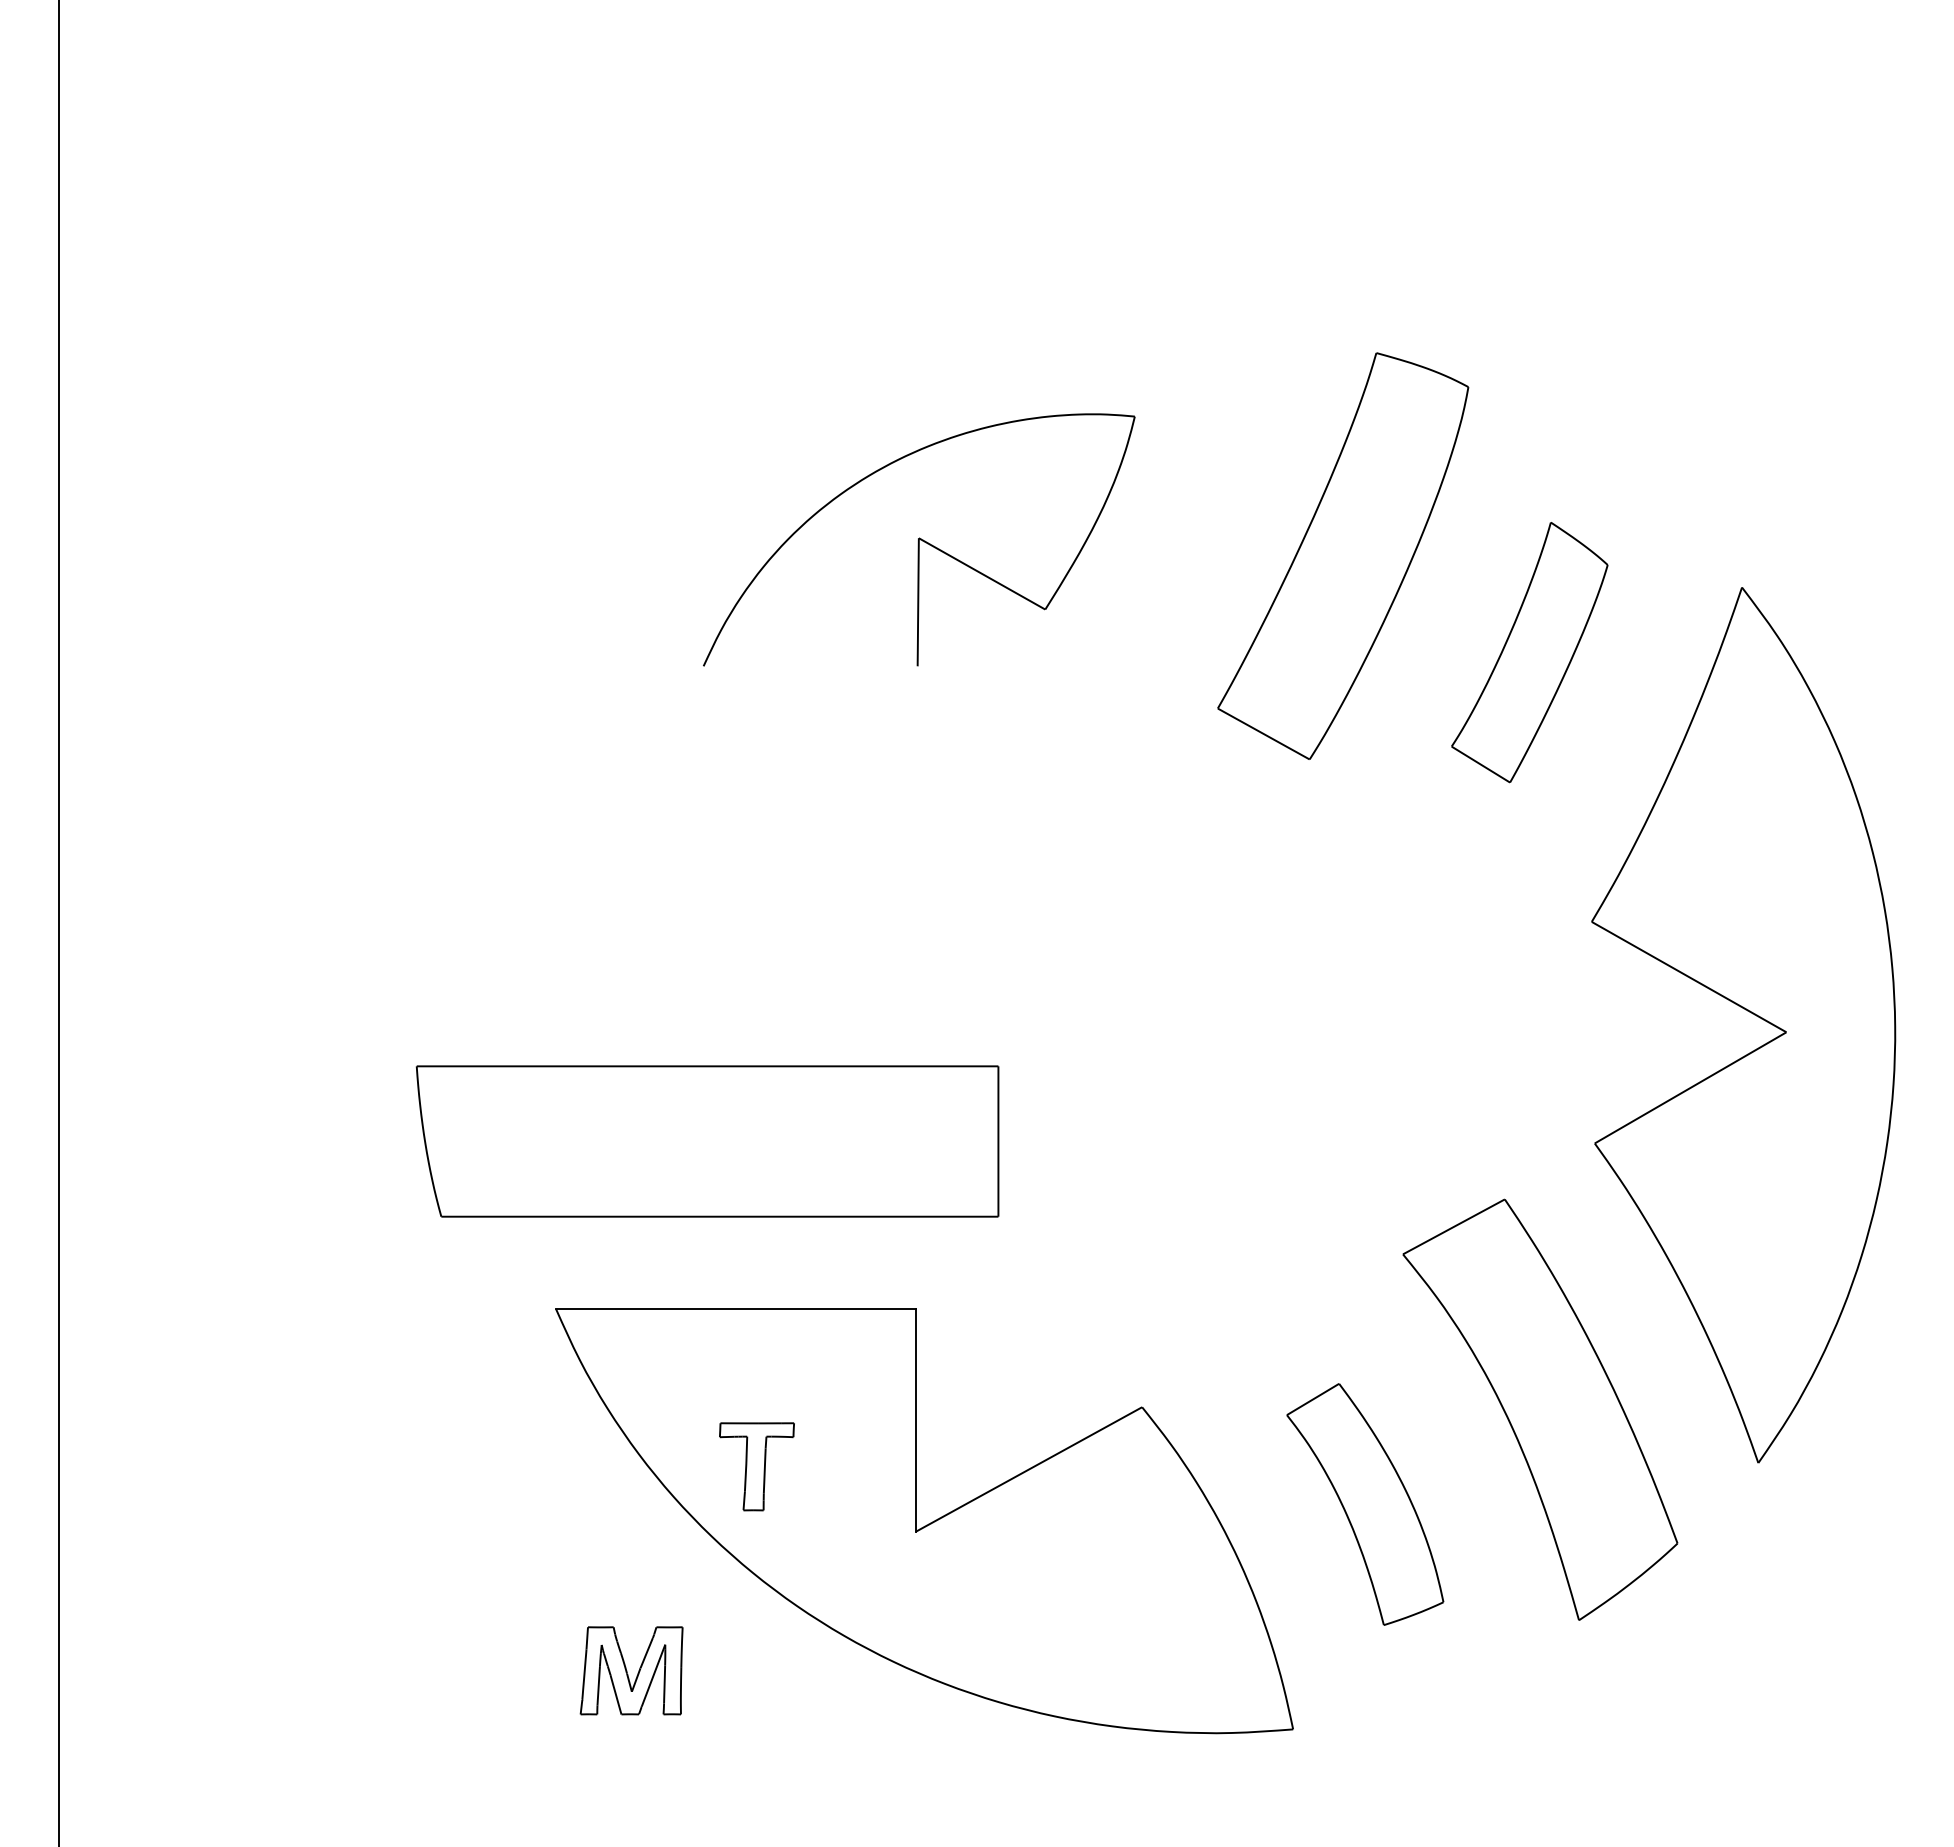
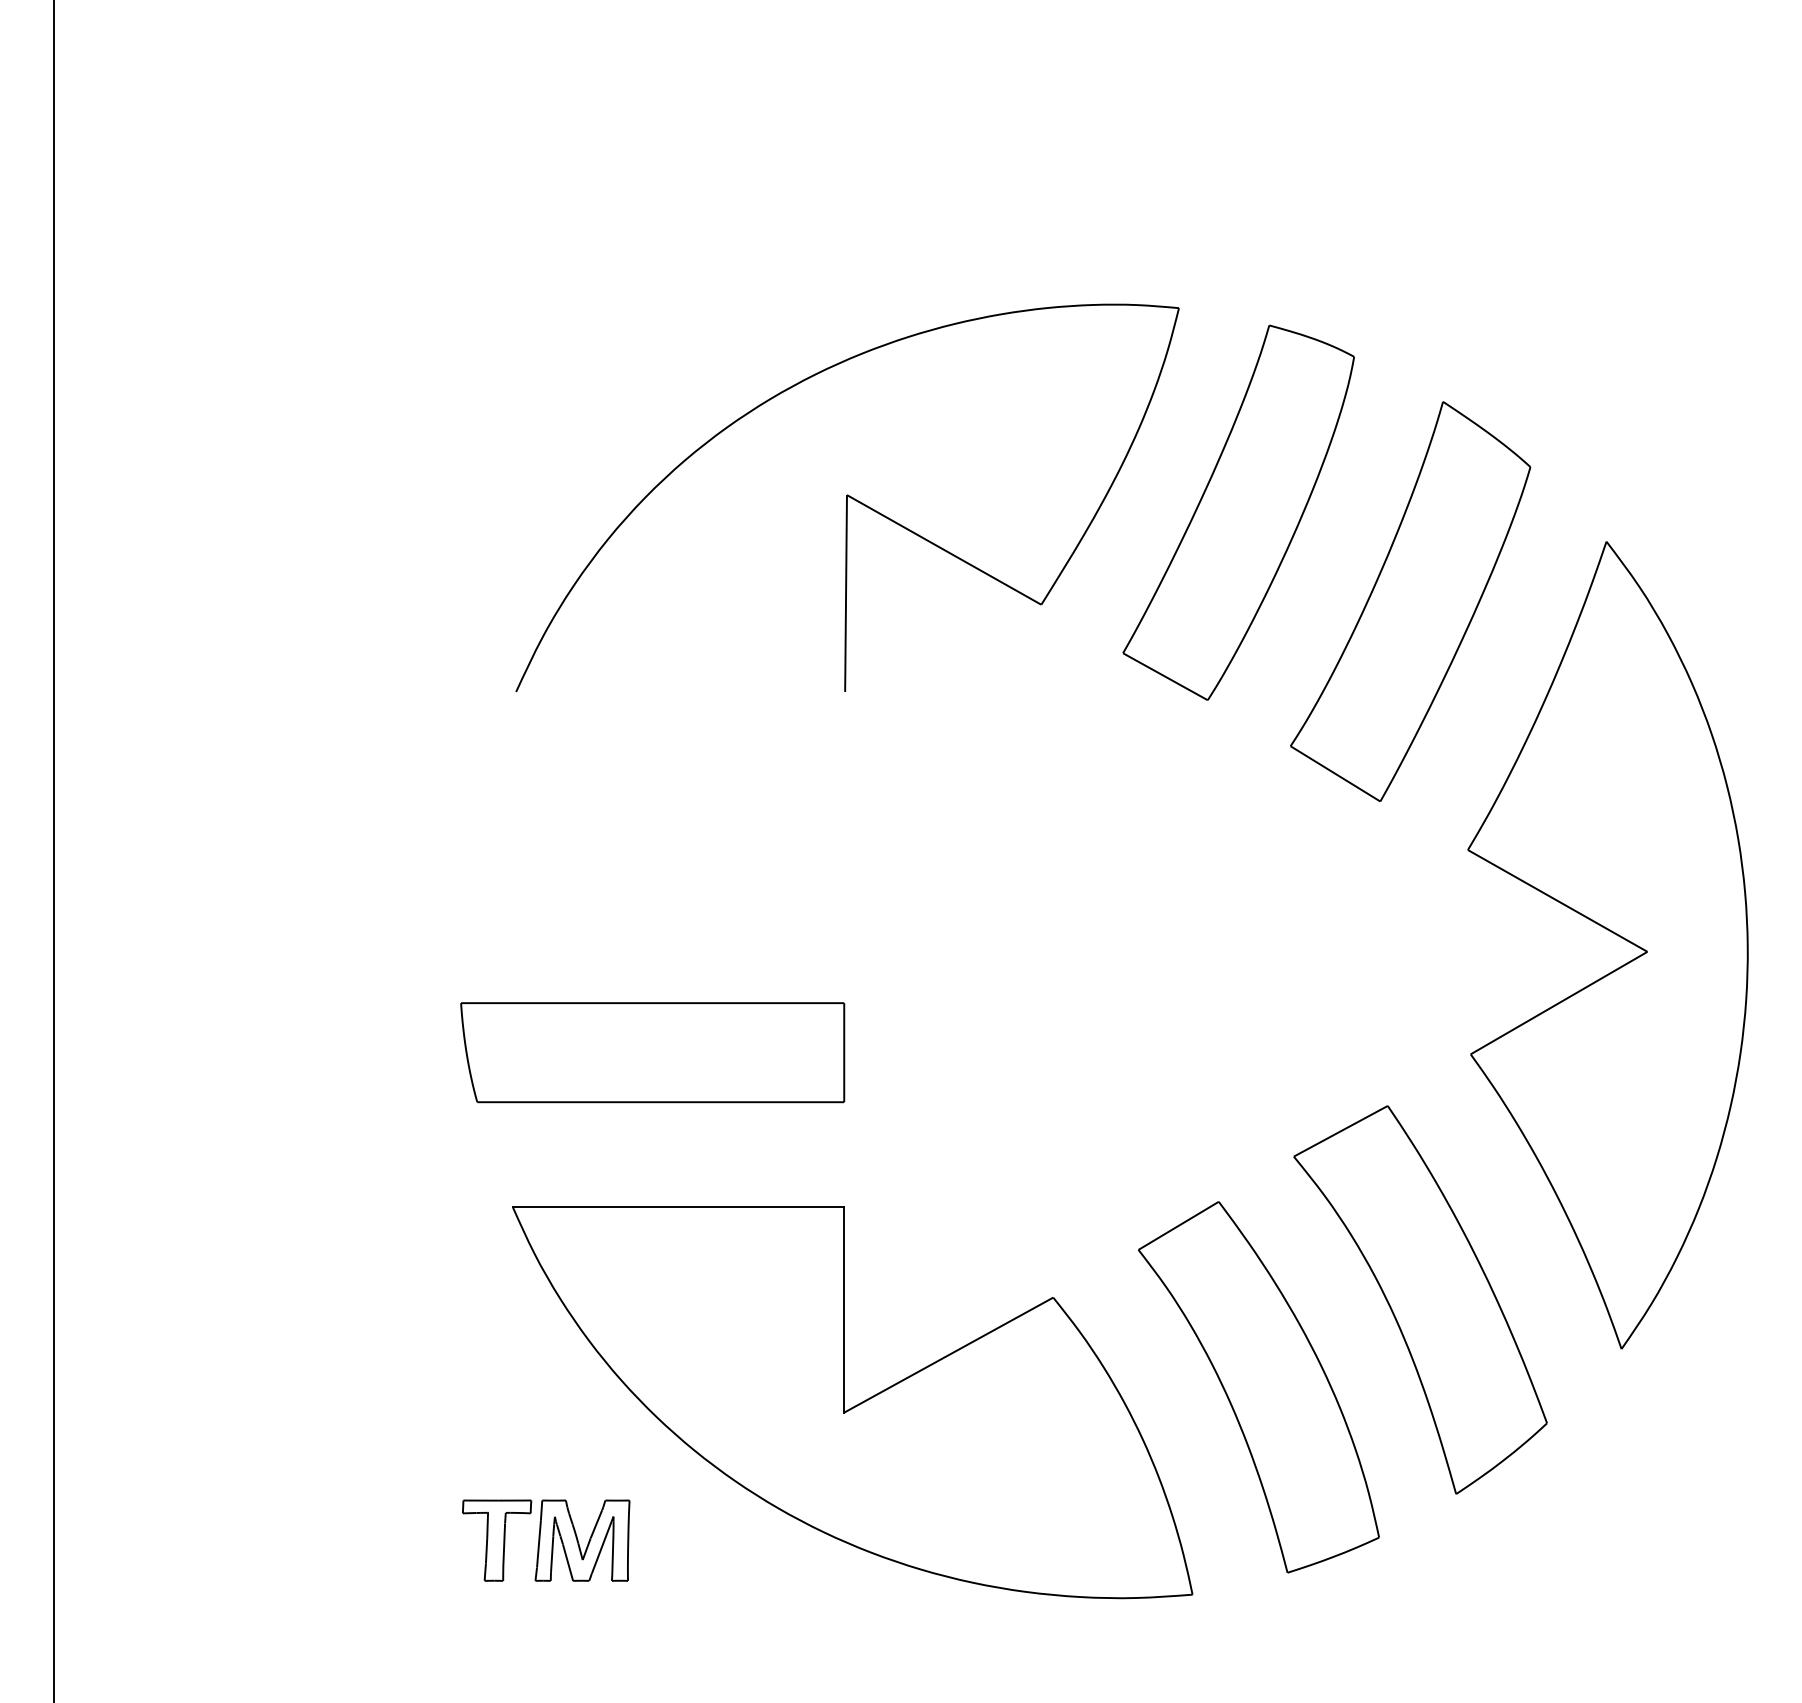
part: (919, 539) -> (847, 497), size x1.67
part: (1529, 652) -> (1410, 601), size x1.67
part: (707, 1141) -> (652, 1052), size x0.71
part: (756, 1466) -> (496, 1540), moved
part: (1365, 1504) -> (1259, 1387), size x1.67

